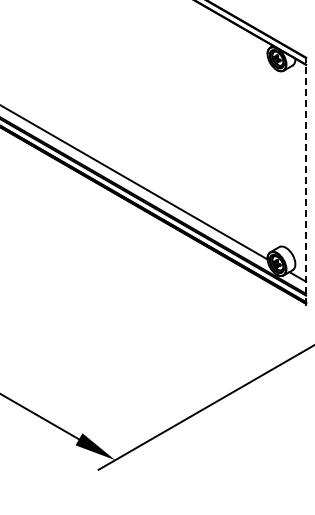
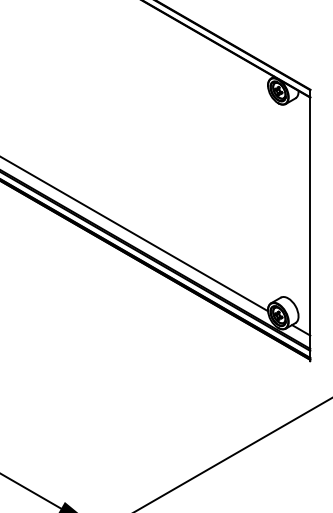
line: (306, 180) -> (310, 224), dashed -> solid

